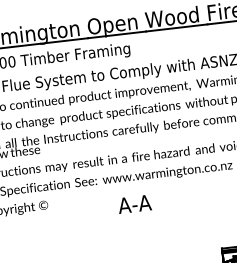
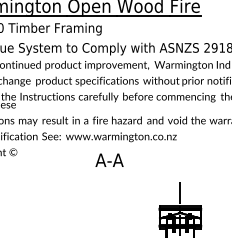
text: (134, 203) -> (109, 159), moved

